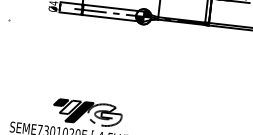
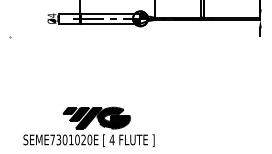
fill: (70, 107) -> (79, 114), added
fill: (104, 114) -> (113, 117), added

